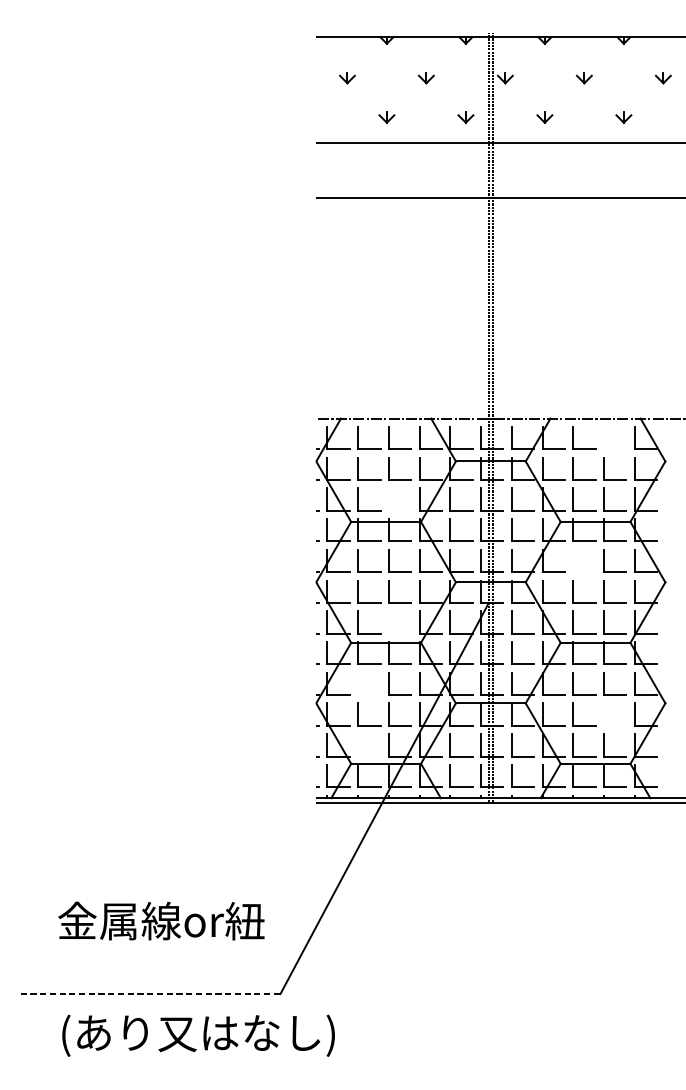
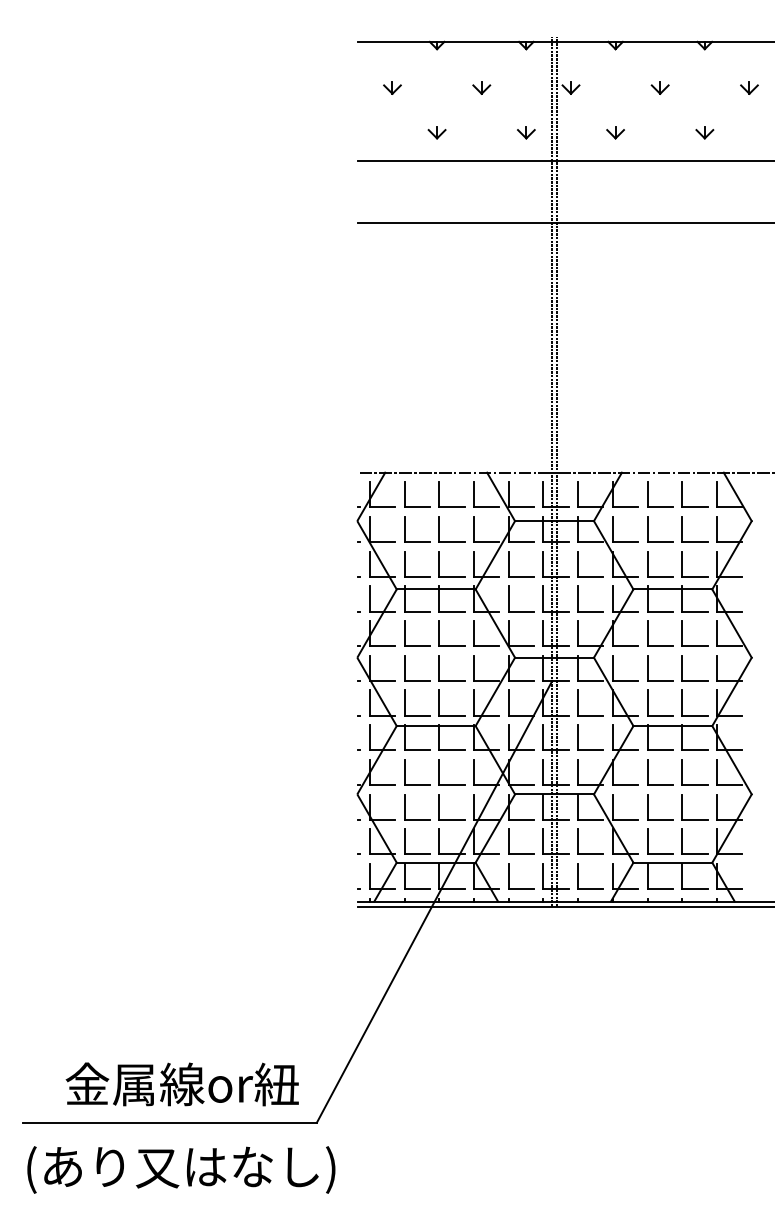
part: (604, 437) -> (682, 494), added
part: (389, 499) -> (439, 564), added
part: (574, 560) -> (648, 633), added
part: (389, 622) -> (439, 702), added
part: (358, 683) -> (405, 772), added
part: (604, 714) -> (682, 807), added
part: (358, 745) -> (405, 841), added
text: (160, 921) -> (181, 1084), moved
line: (150, 993) -> (170, 1122), dashed -> solid
text: (198, 1035) -> (181, 1169), moved

